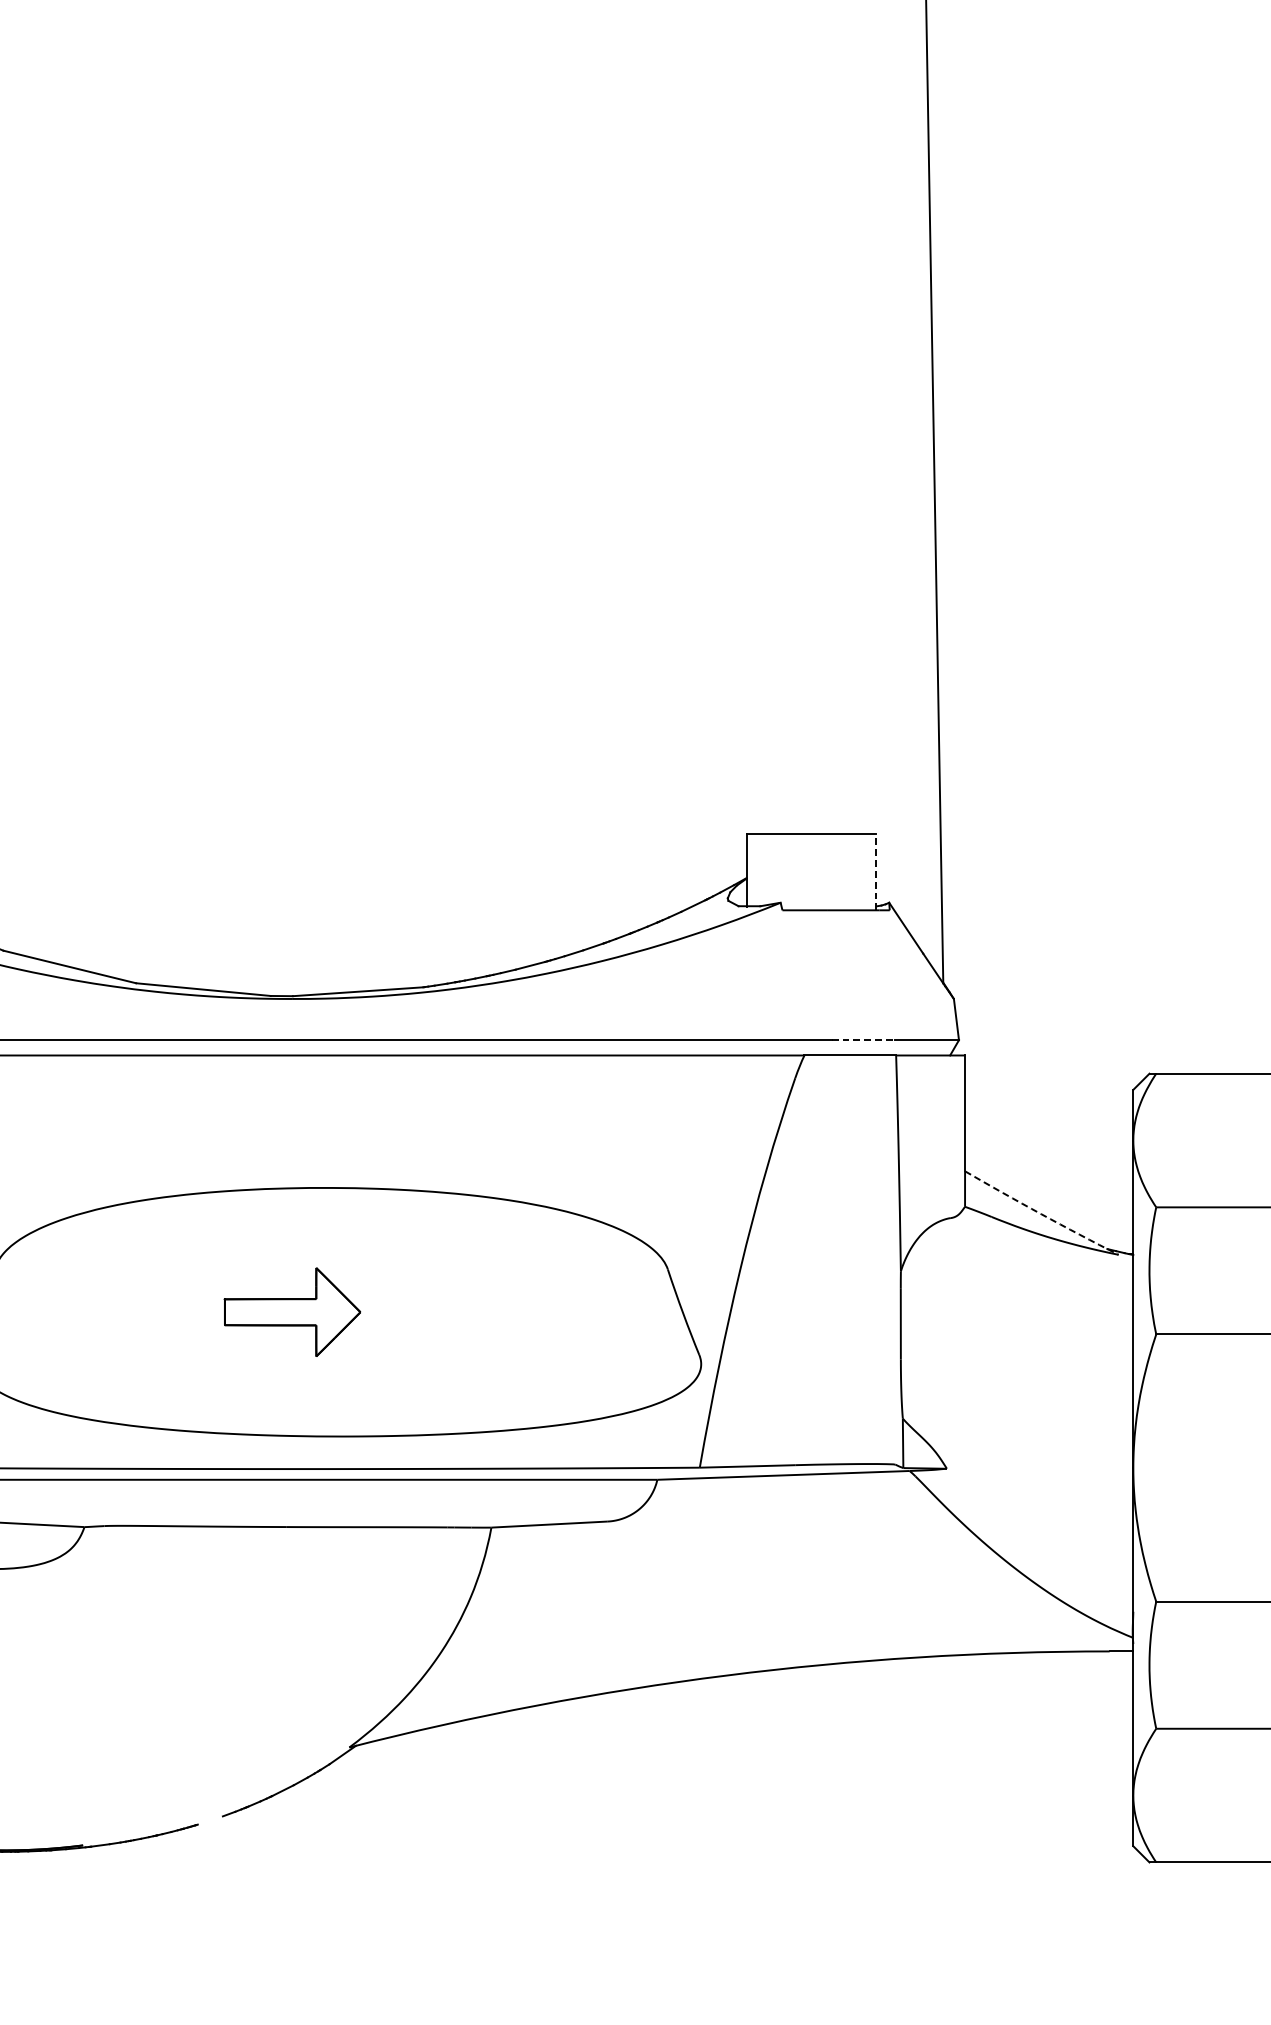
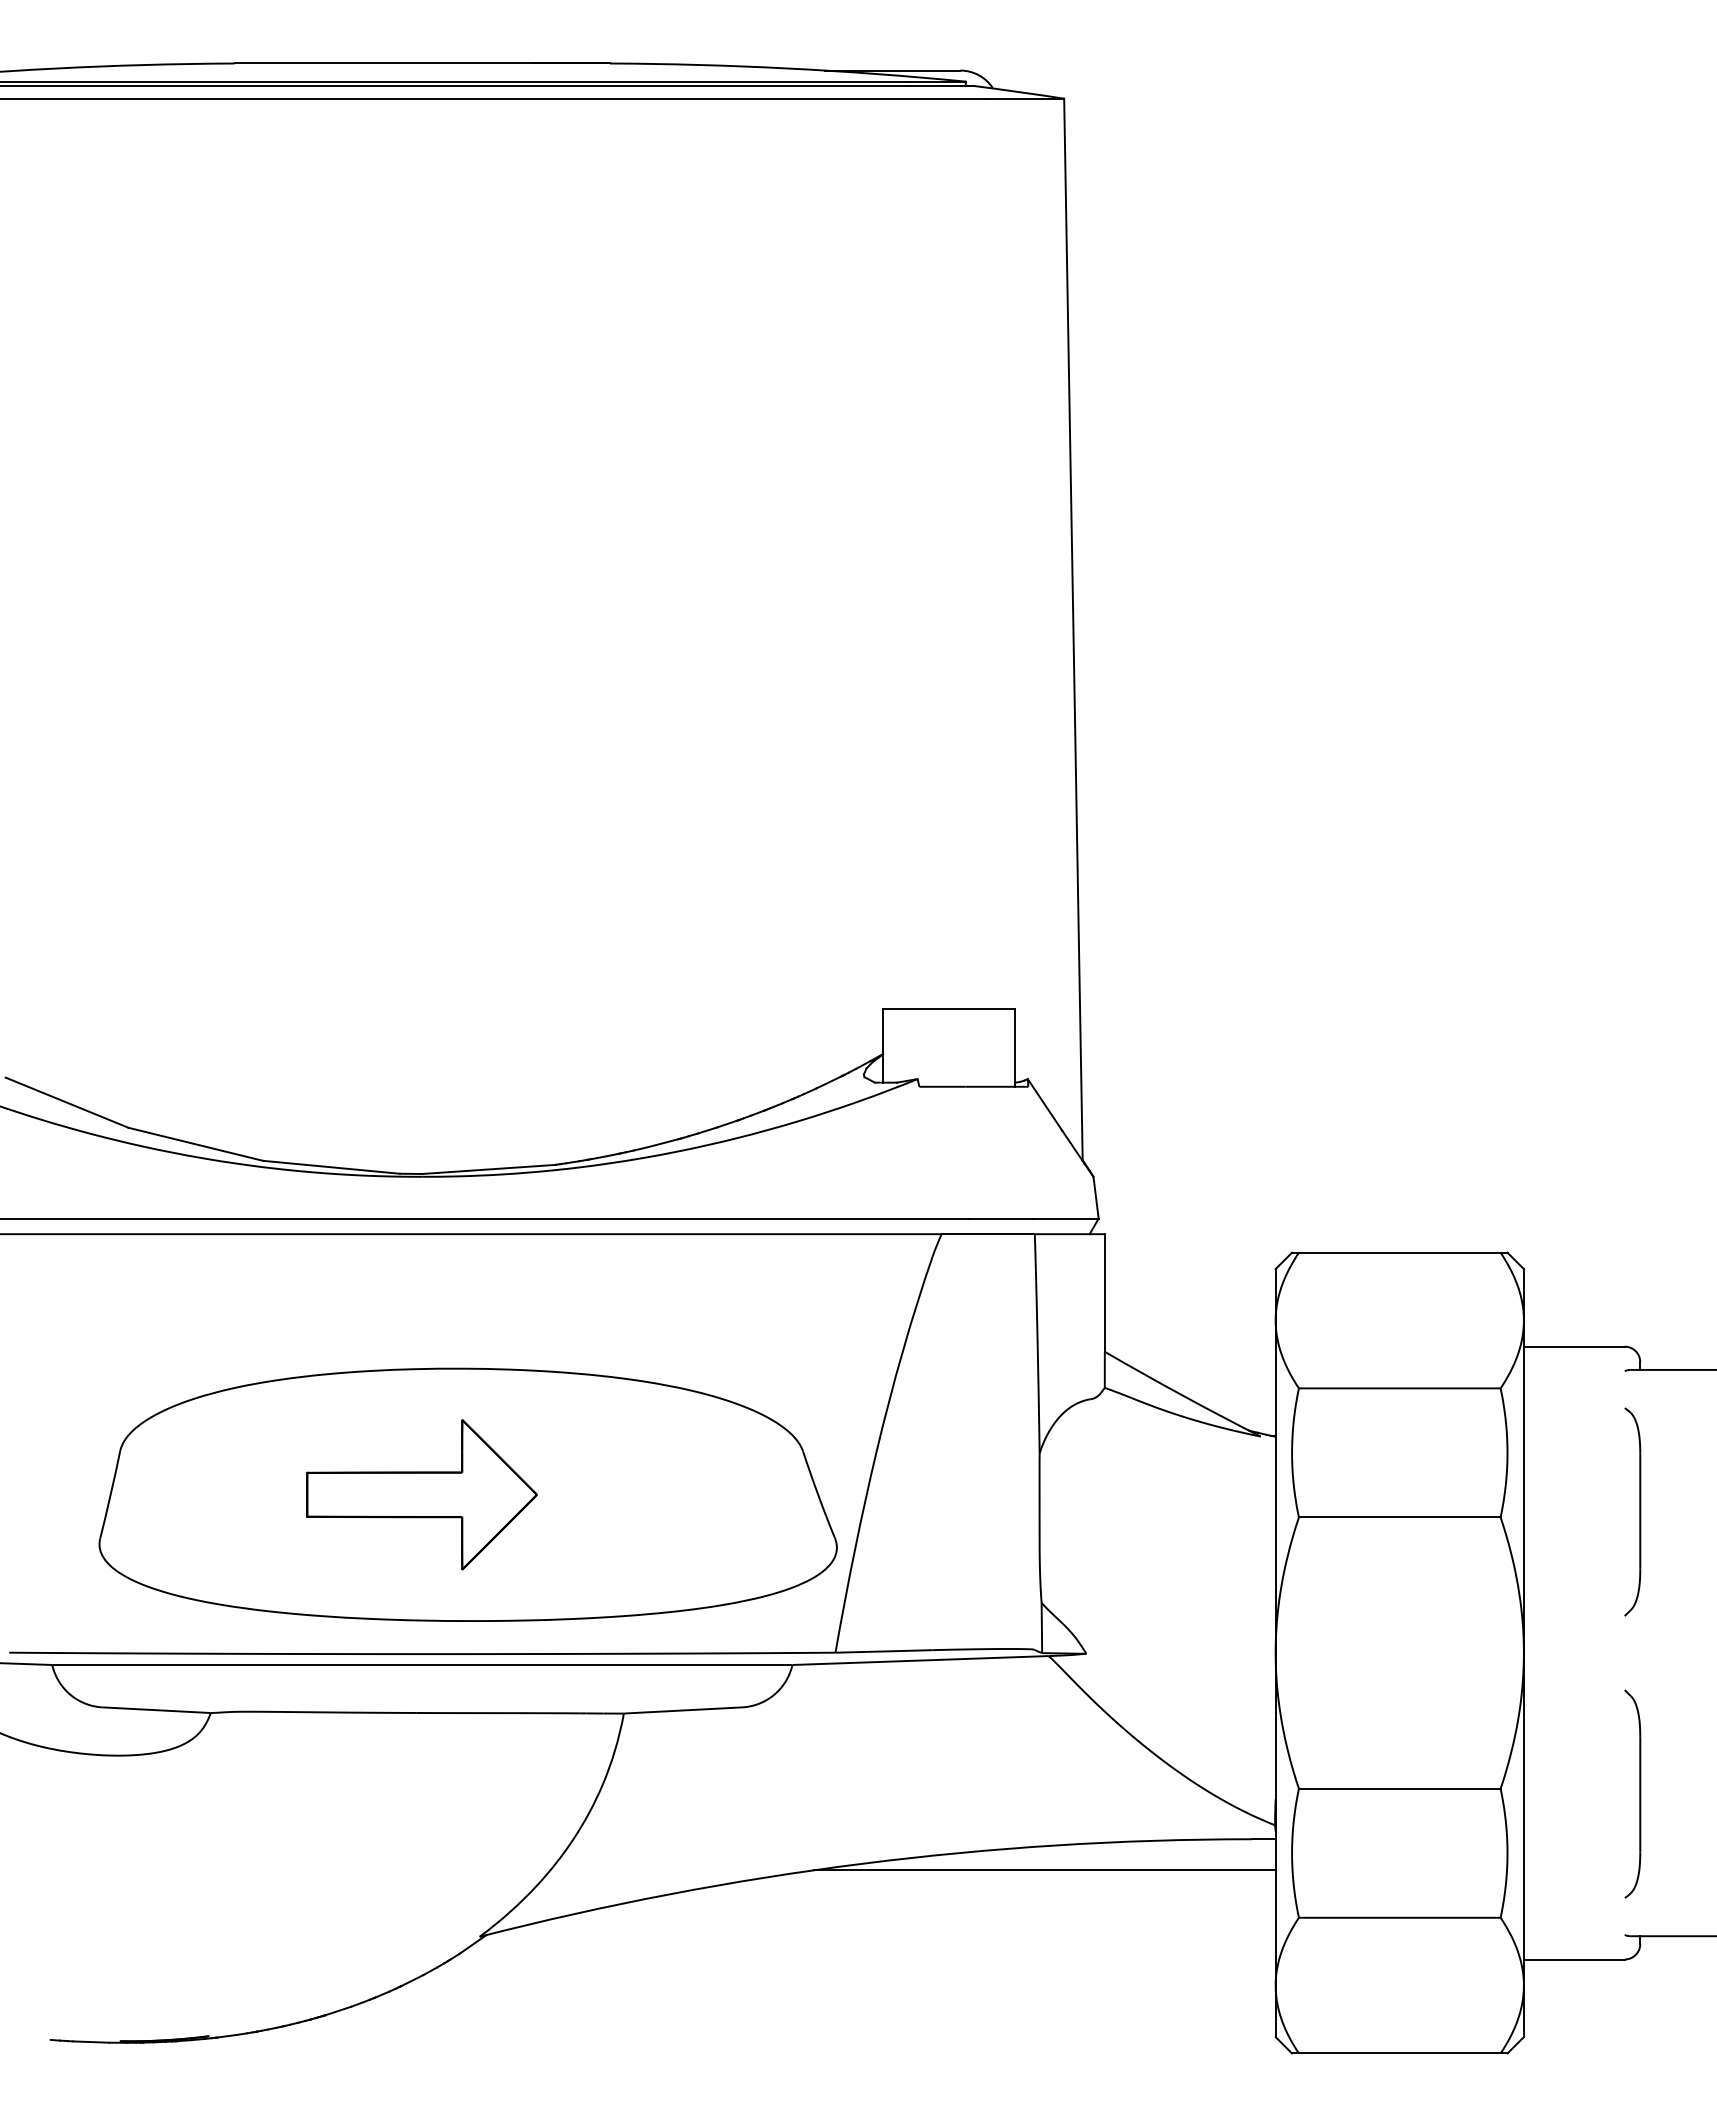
line: (876, 872) -> (1014, 1048), dashed -> solid
line: (863, 1040) -> (1001, 1218), dashed -> solid
arc: (1041, 1214) -> (1182, 1395), dashed -> solid
part: (292, 1311) -> (421, 1494), size x1.67
line: (905, 1682) -> (1044, 1870), added
line: (210, 1820) -> (338, 2010), added

